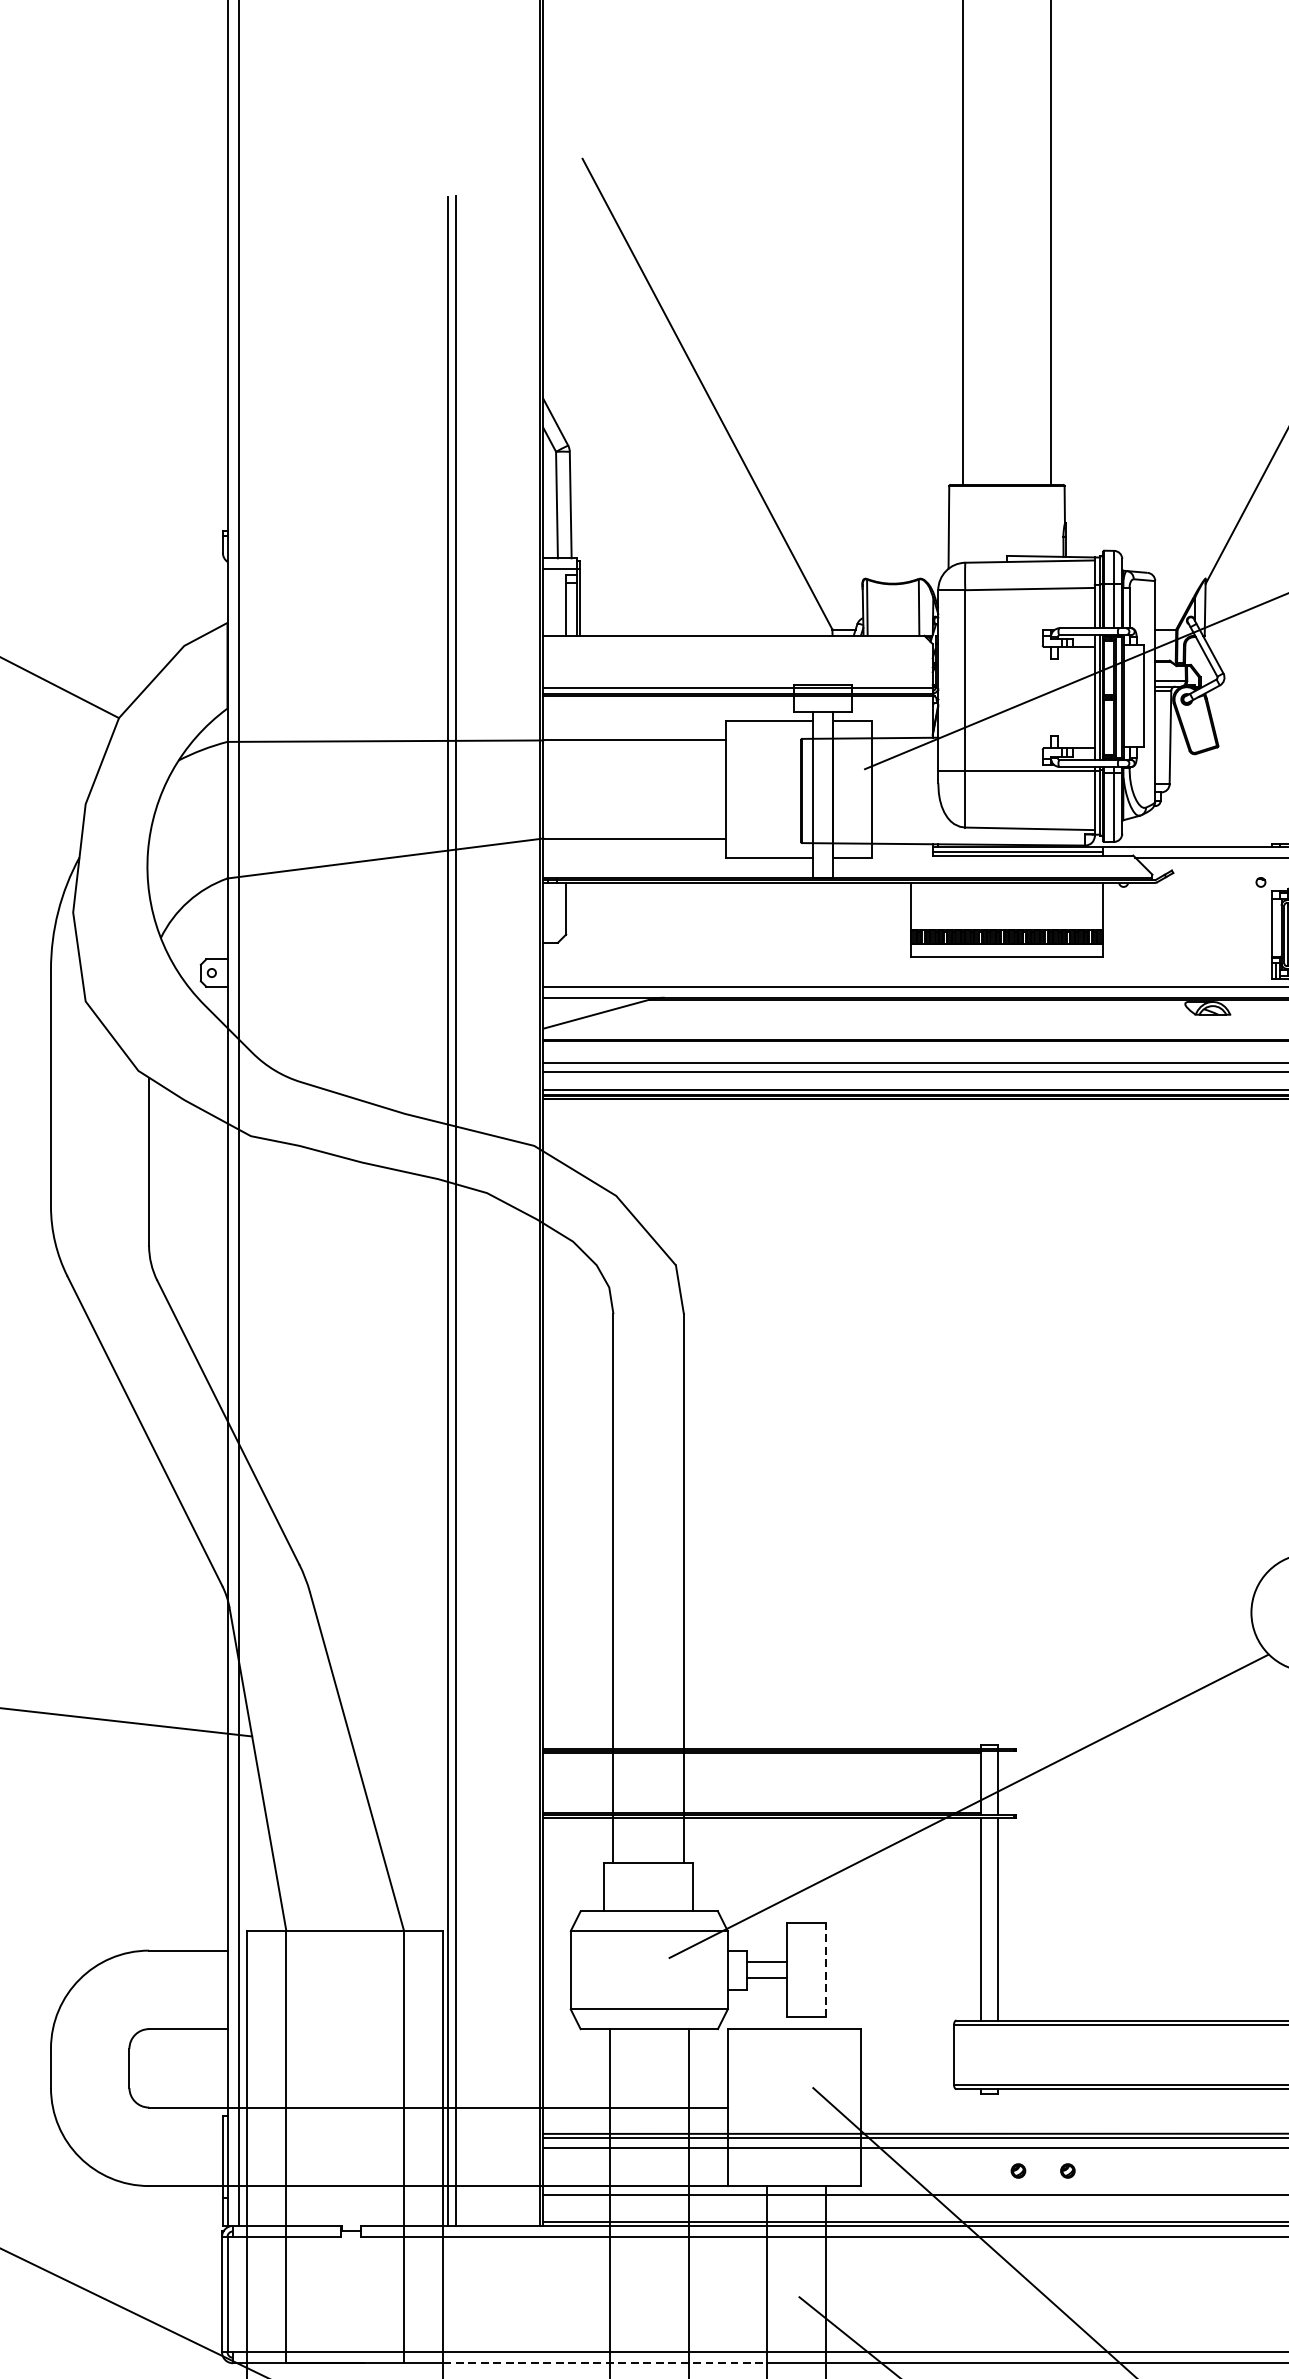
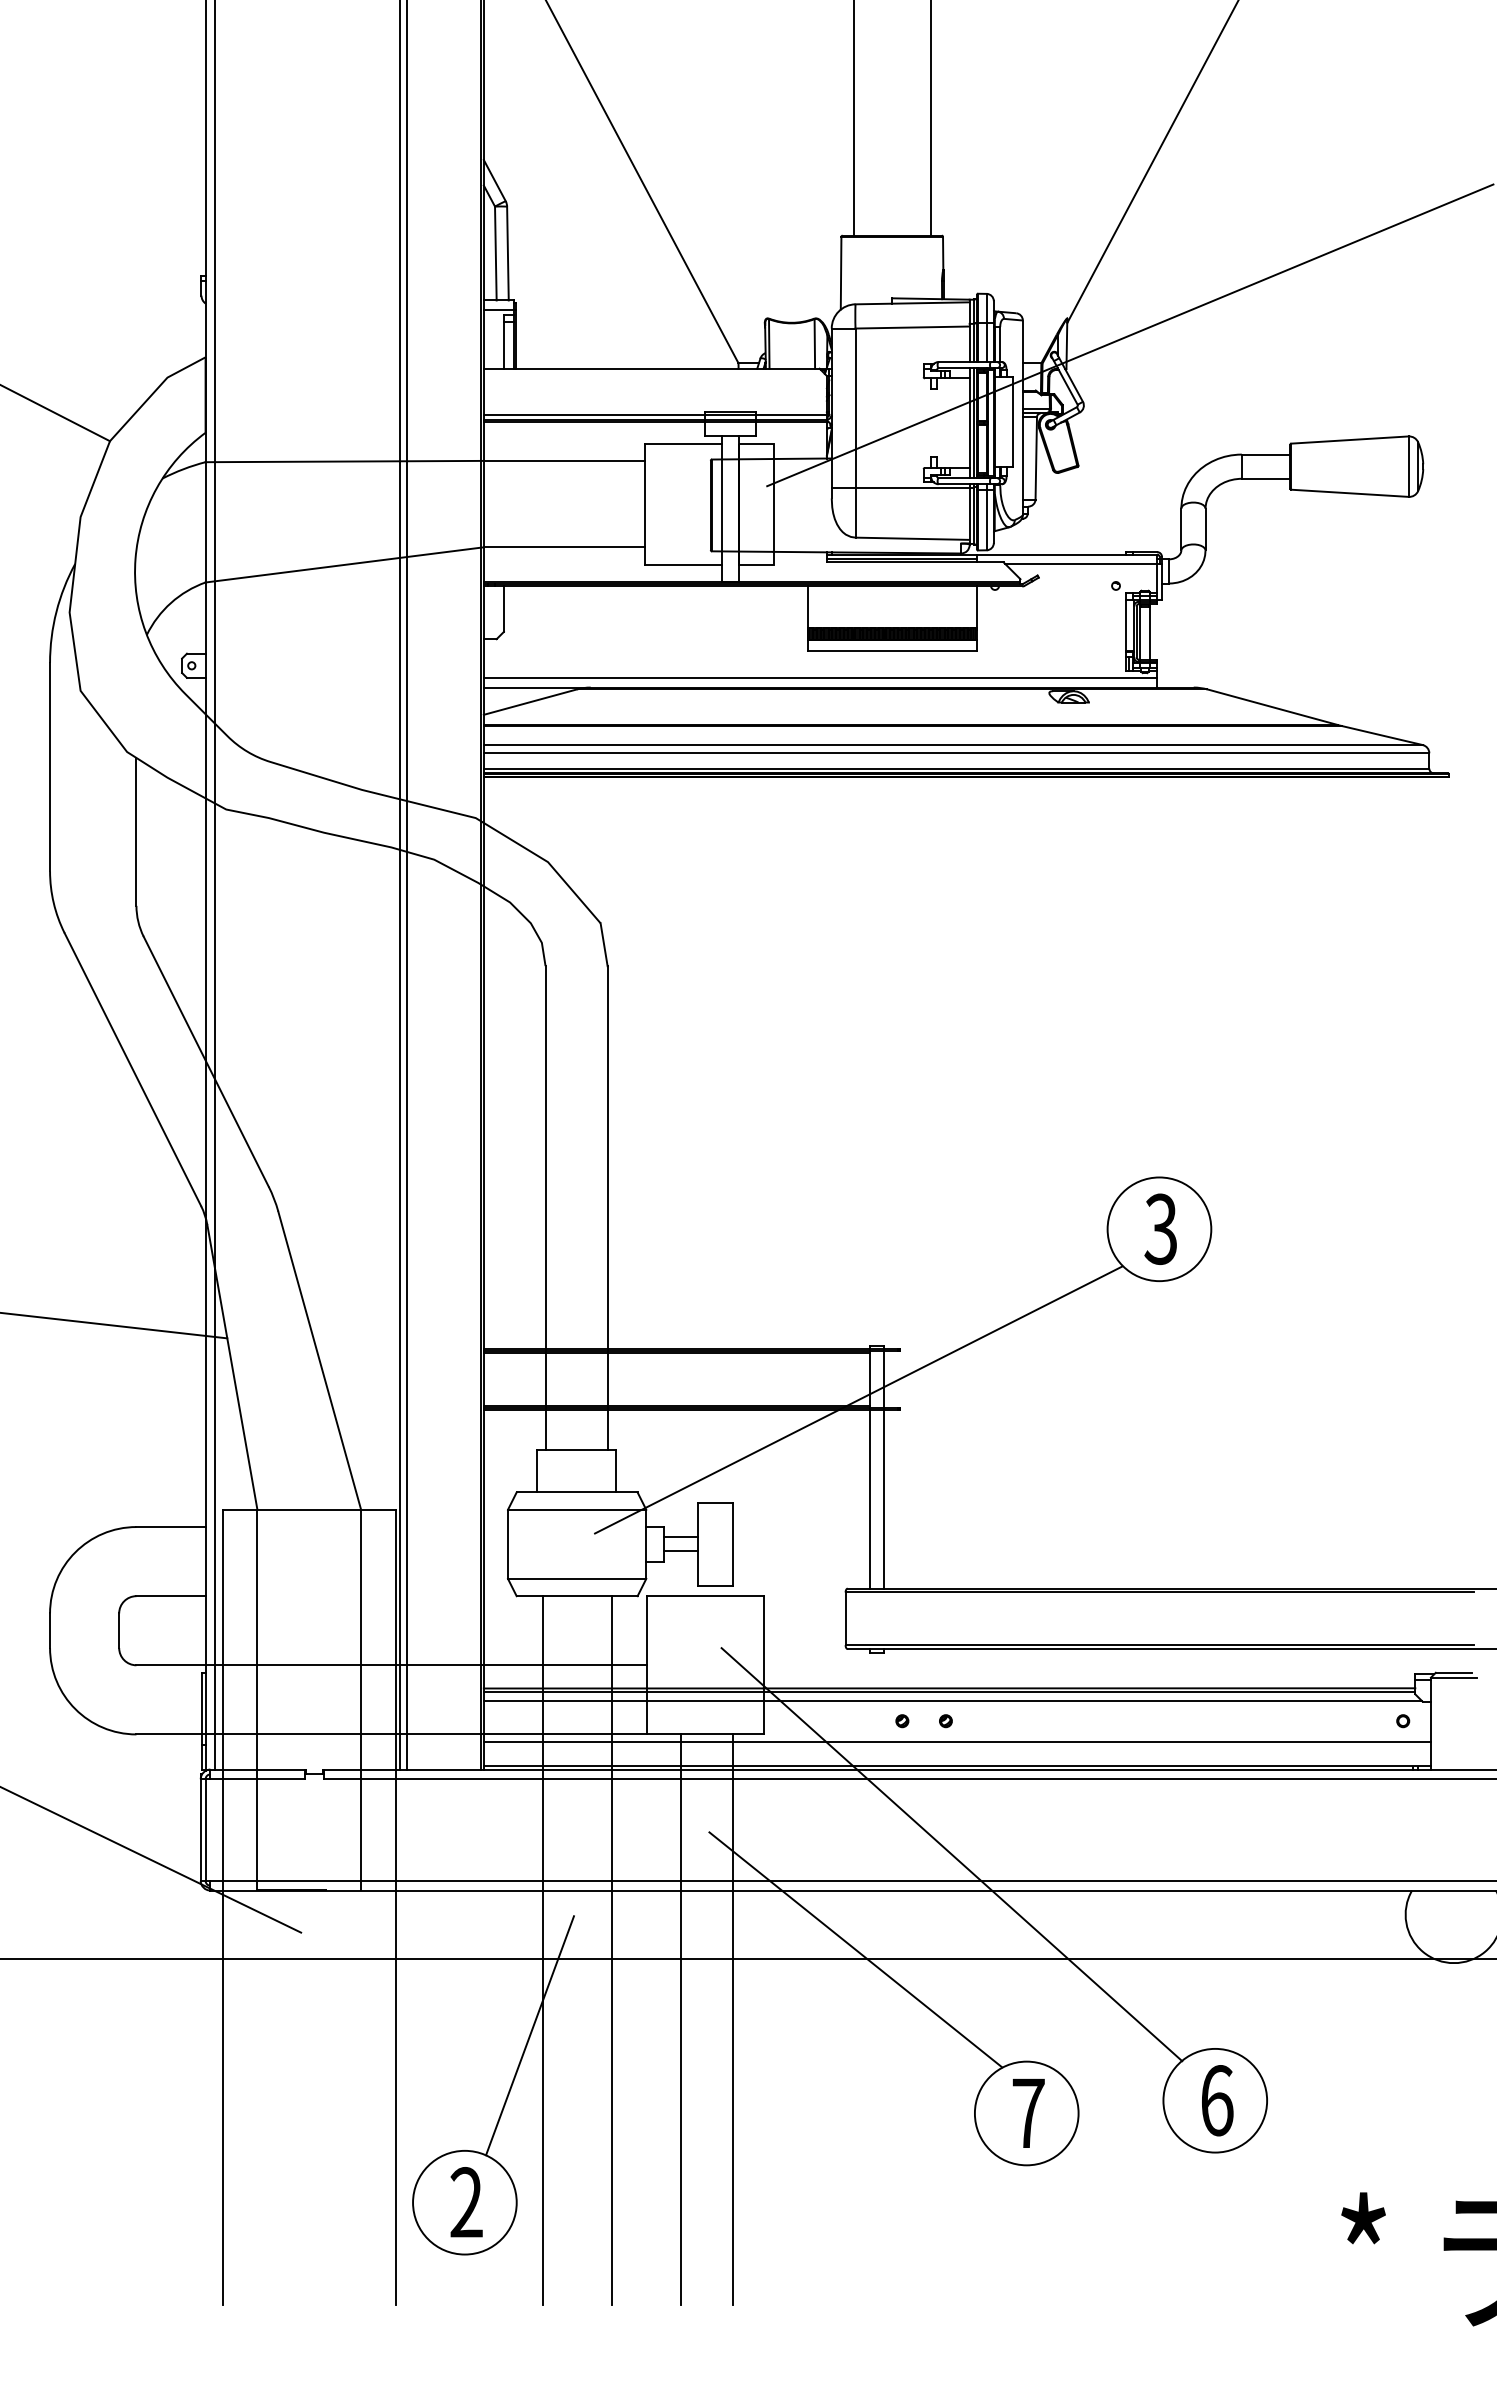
line: (825, 1969) -> (732, 1543), dashed -> solid
line: (605, 2363) -> (538, 1890), dashed -> solid

